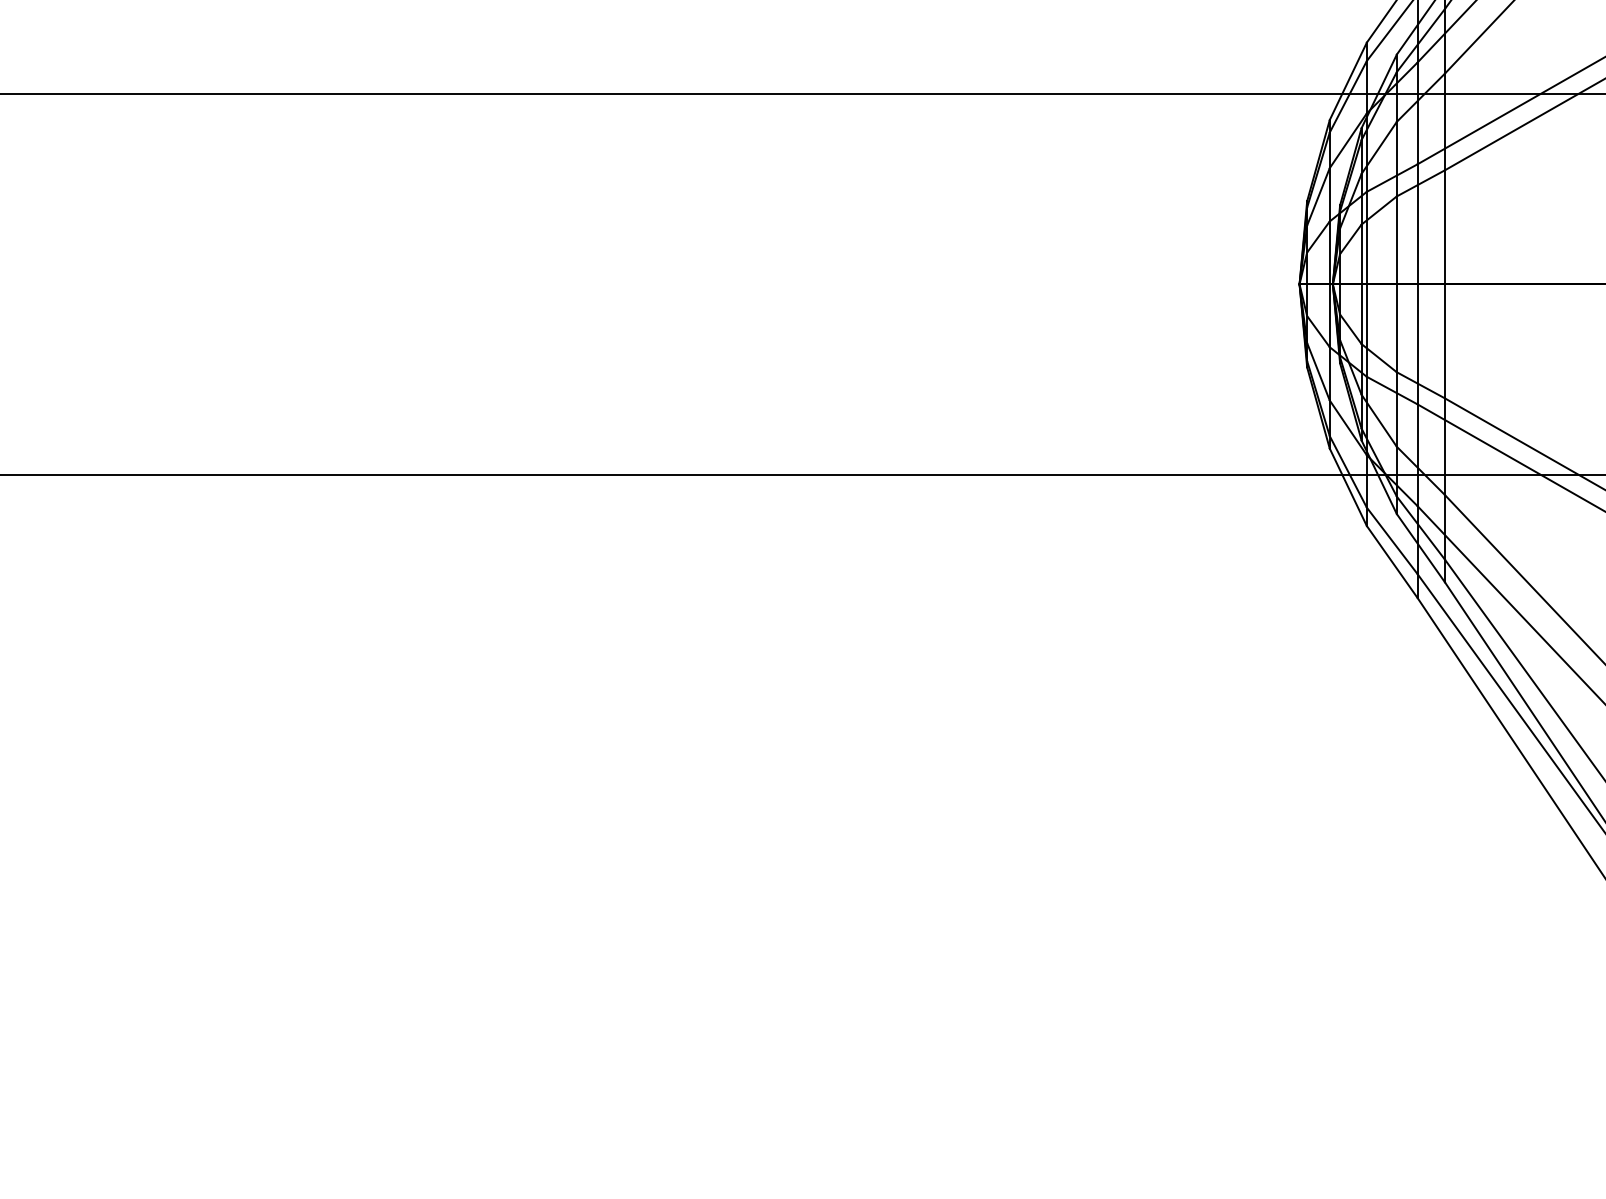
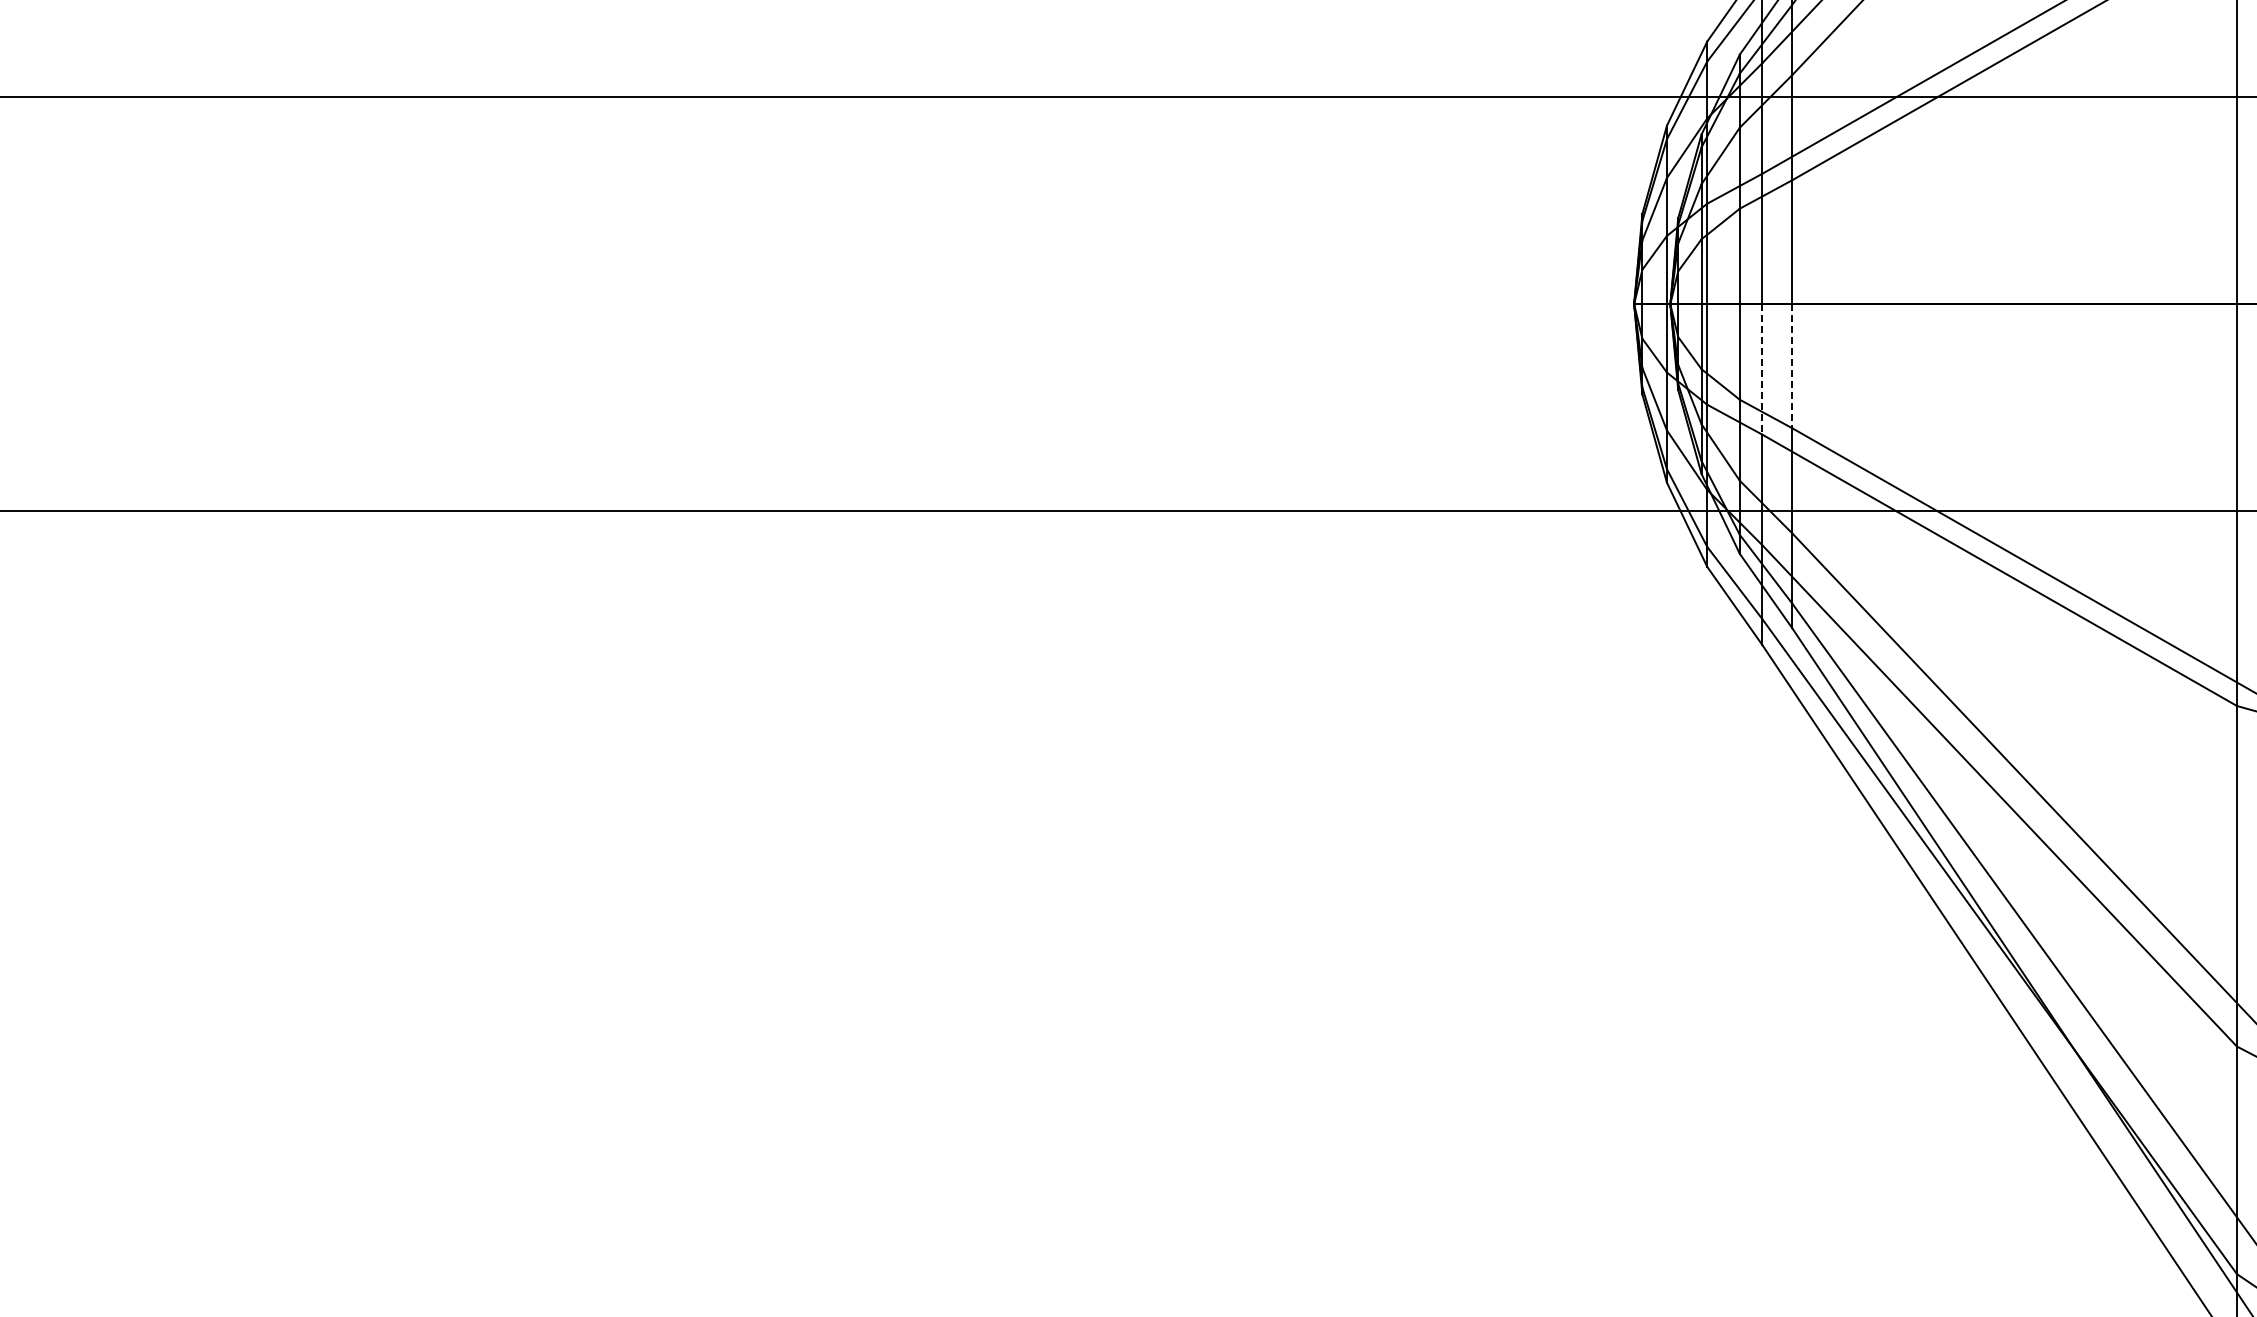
line: (1445, 341) -> (1792, 366), solid -> dashed
line: (1417, 344) -> (1762, 369), solid -> dashed

